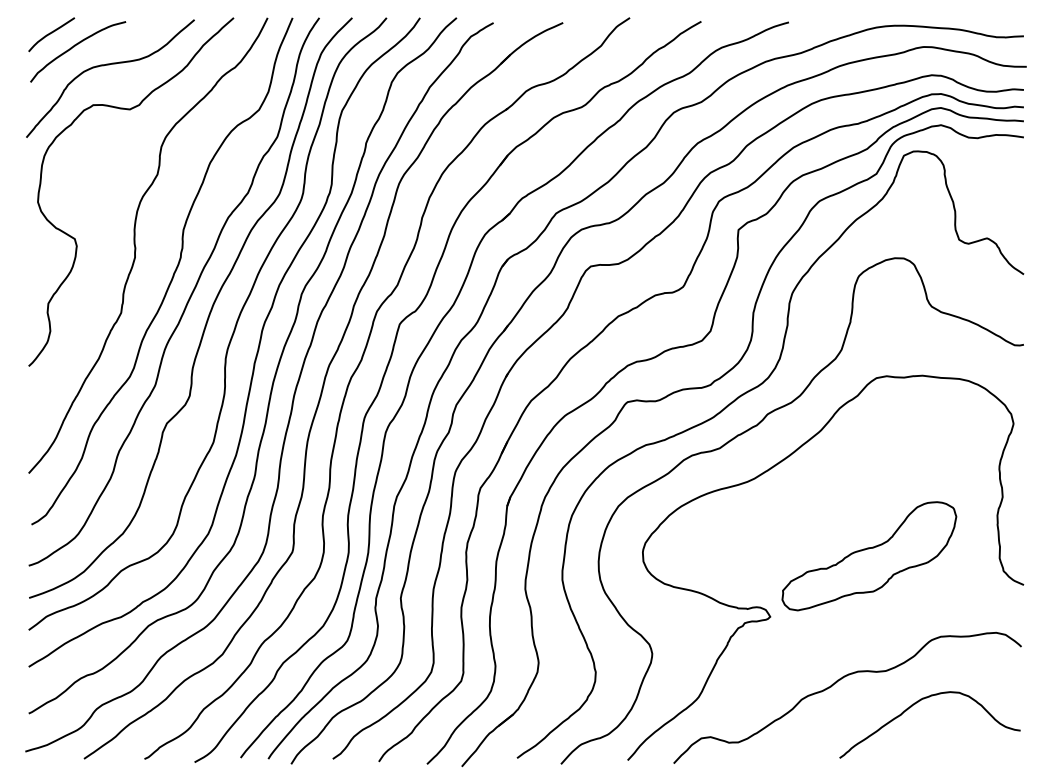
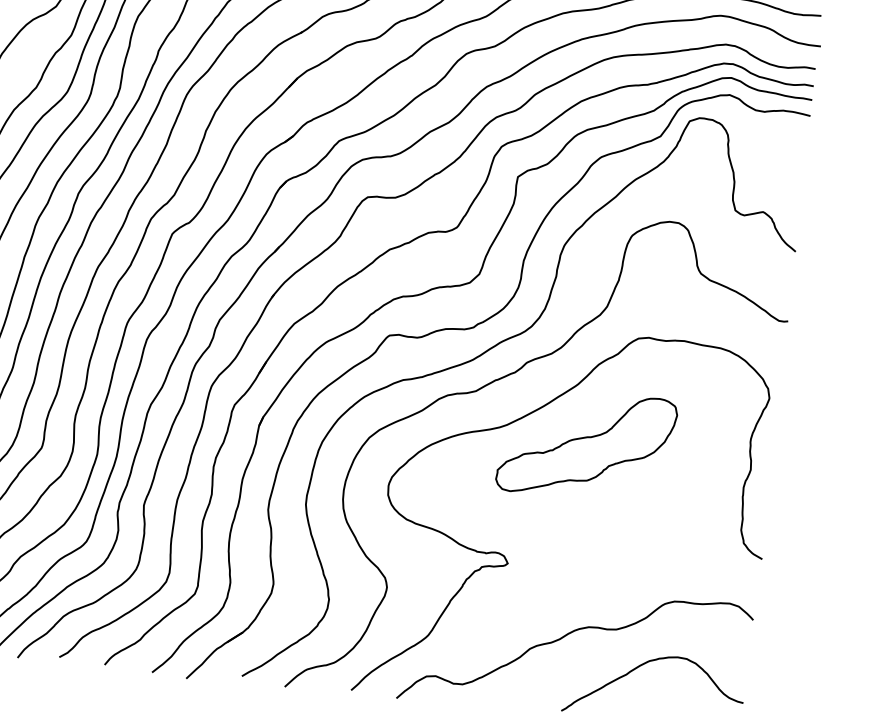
part: (869, 556) -> (586, 445), moved

